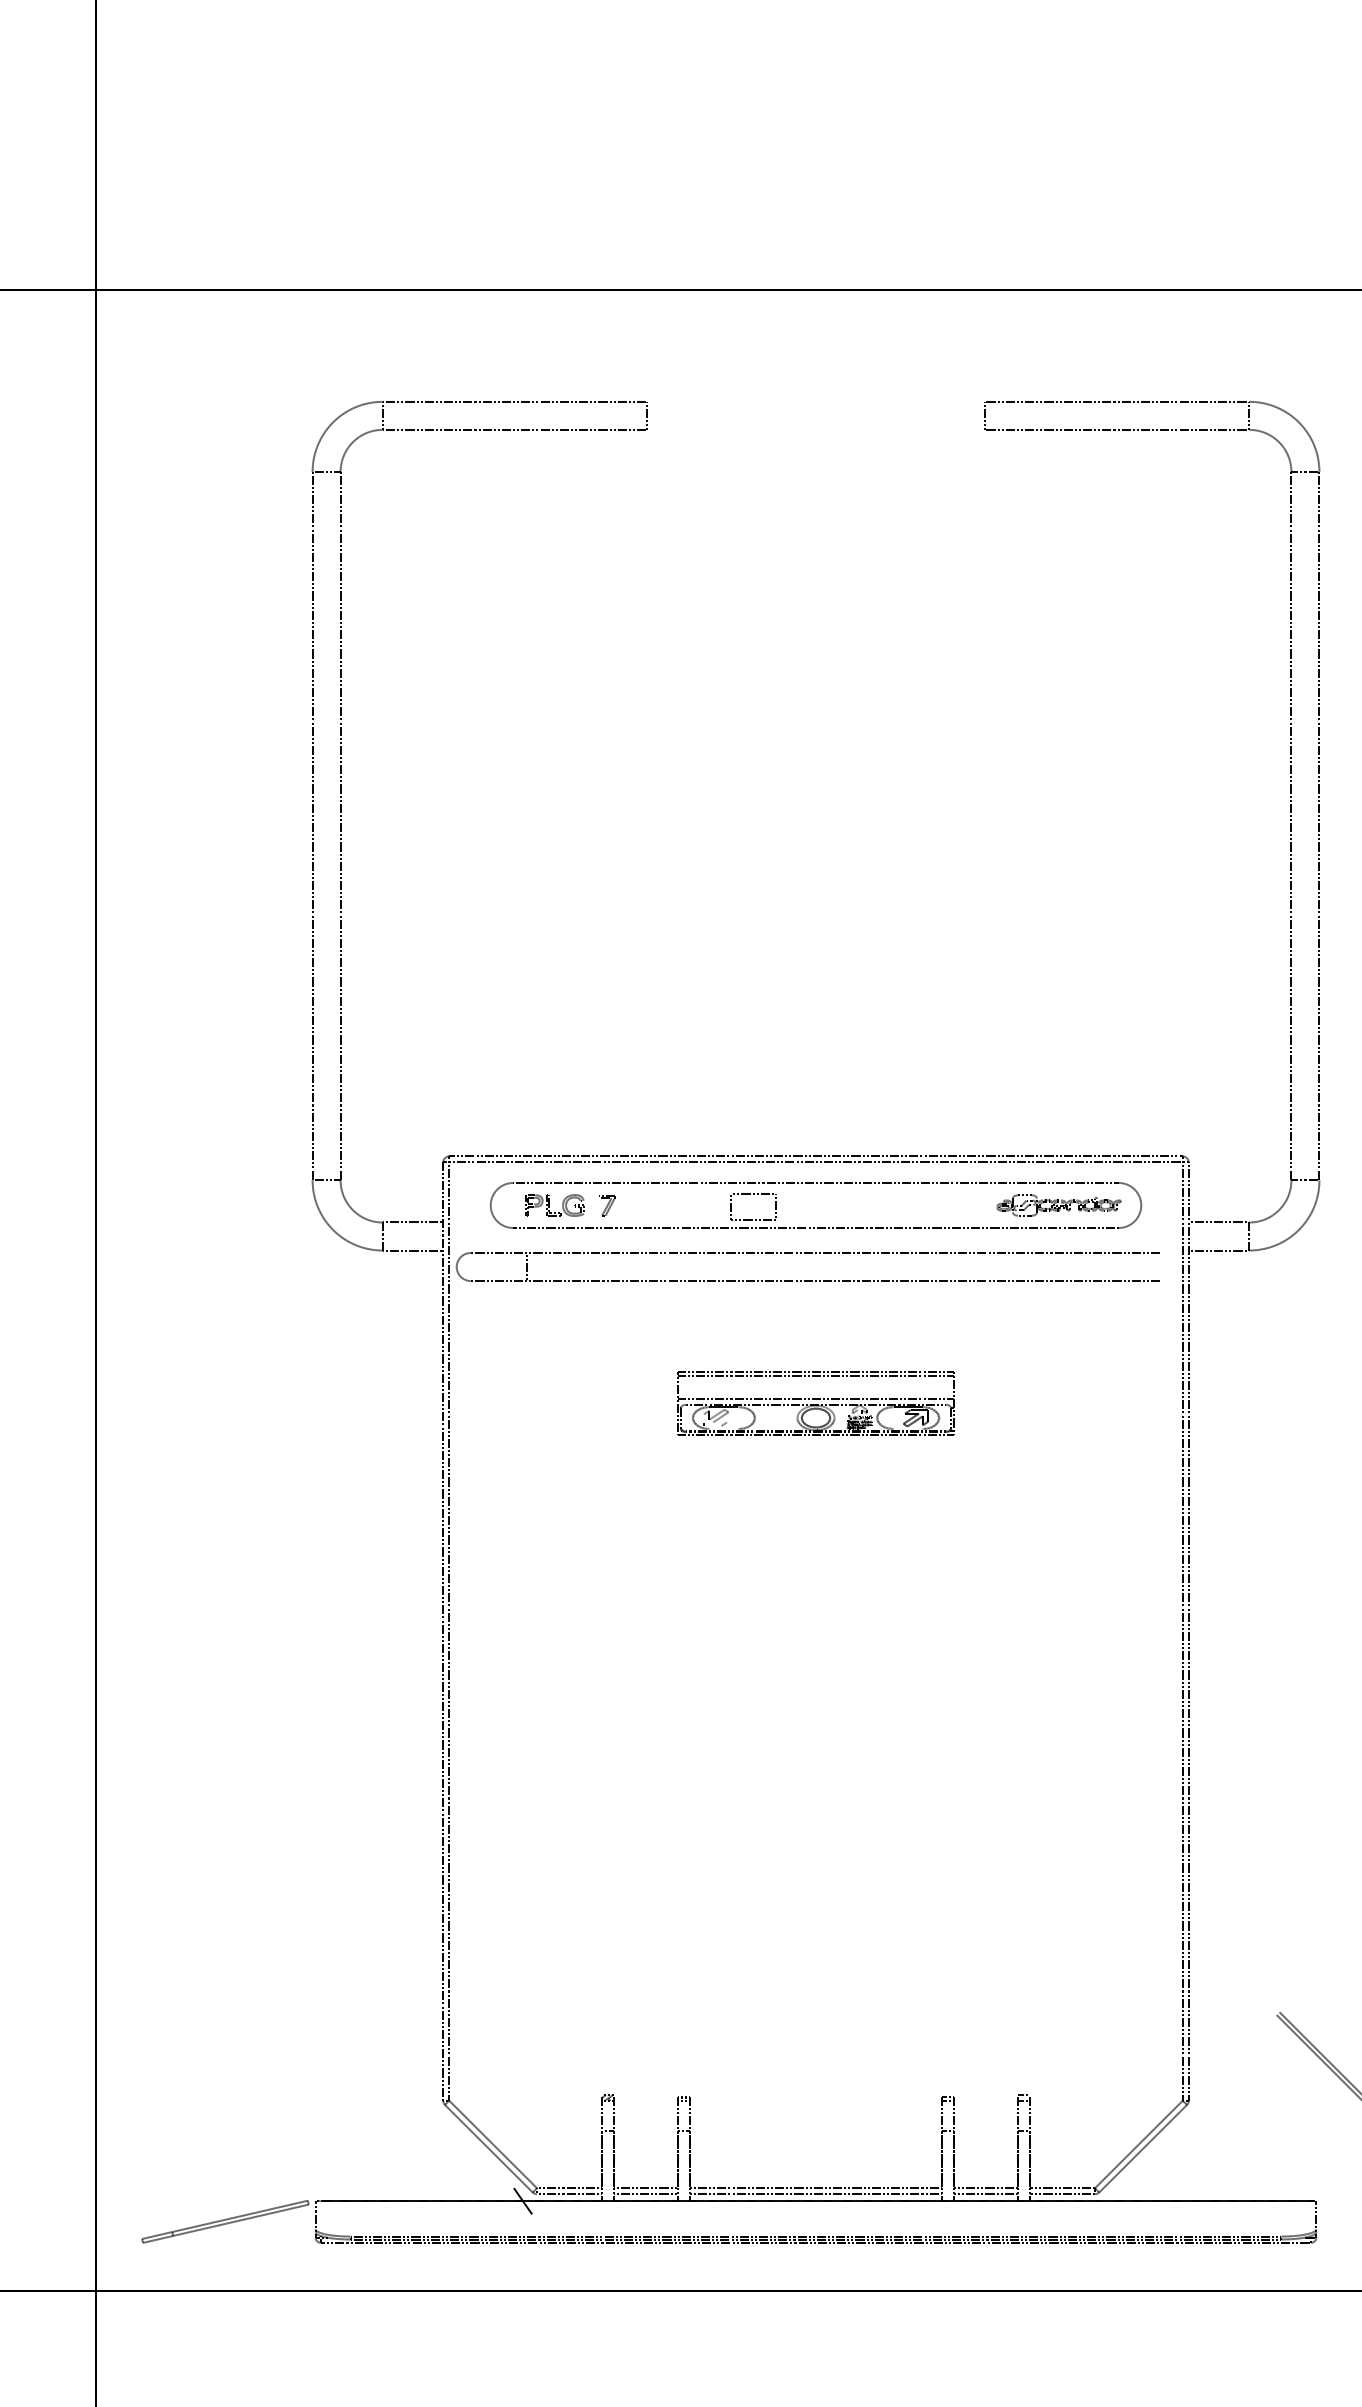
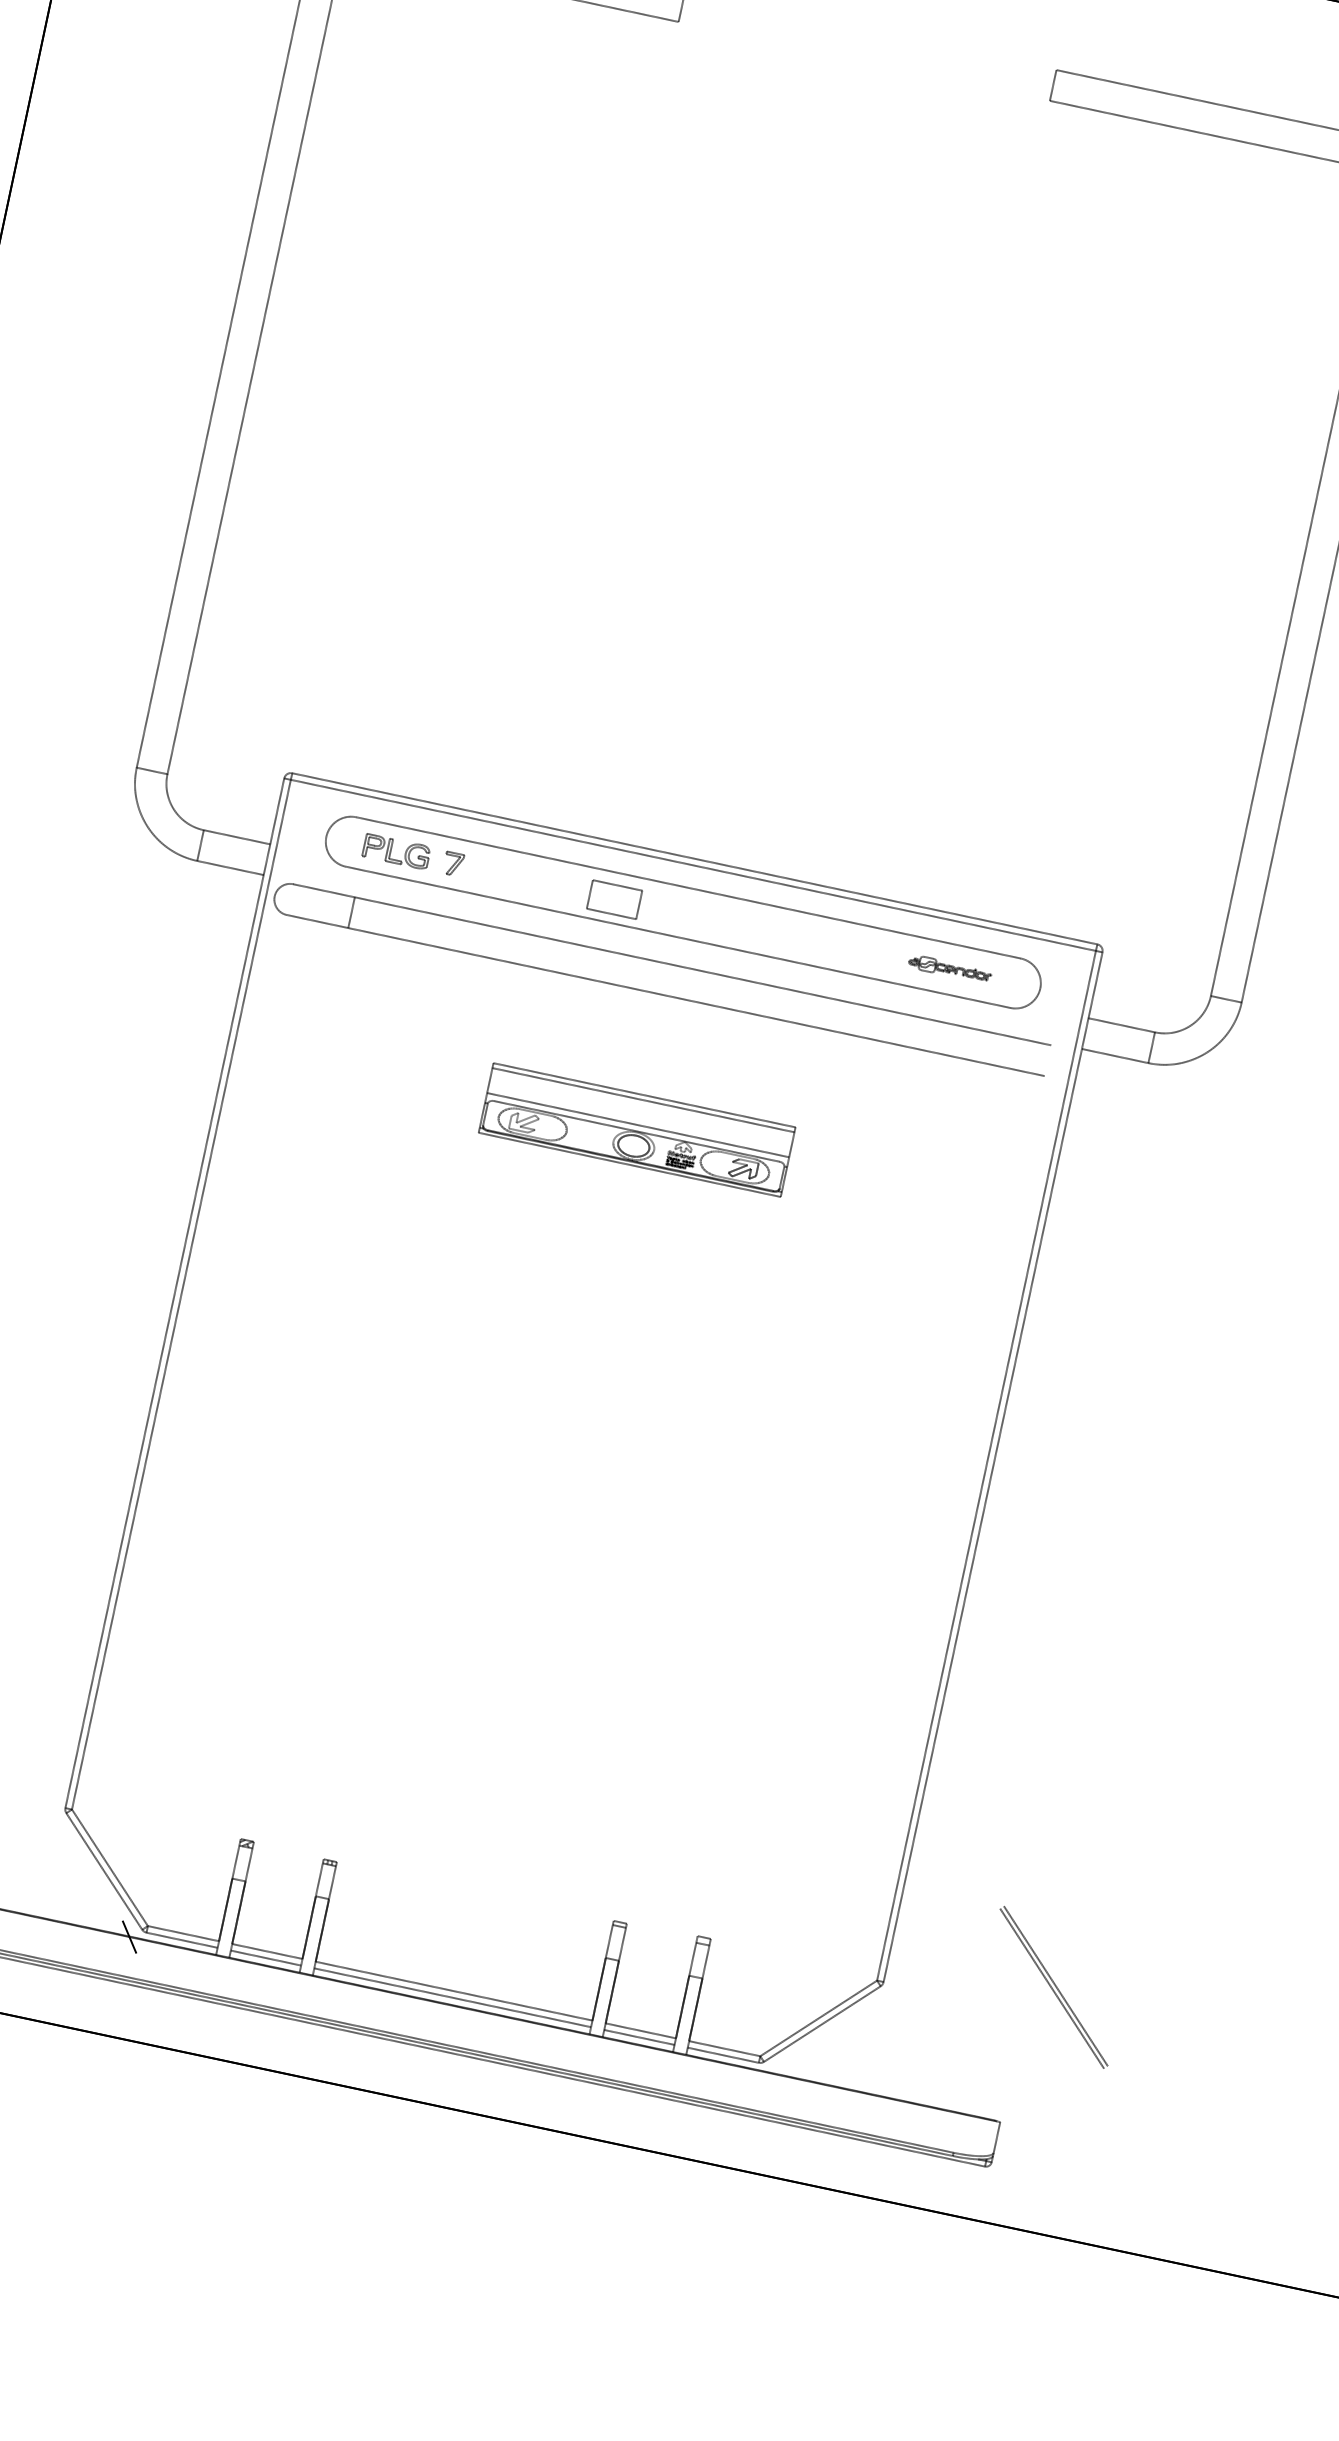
part: (1058, 1205) -> (949, 969), size x0.6

